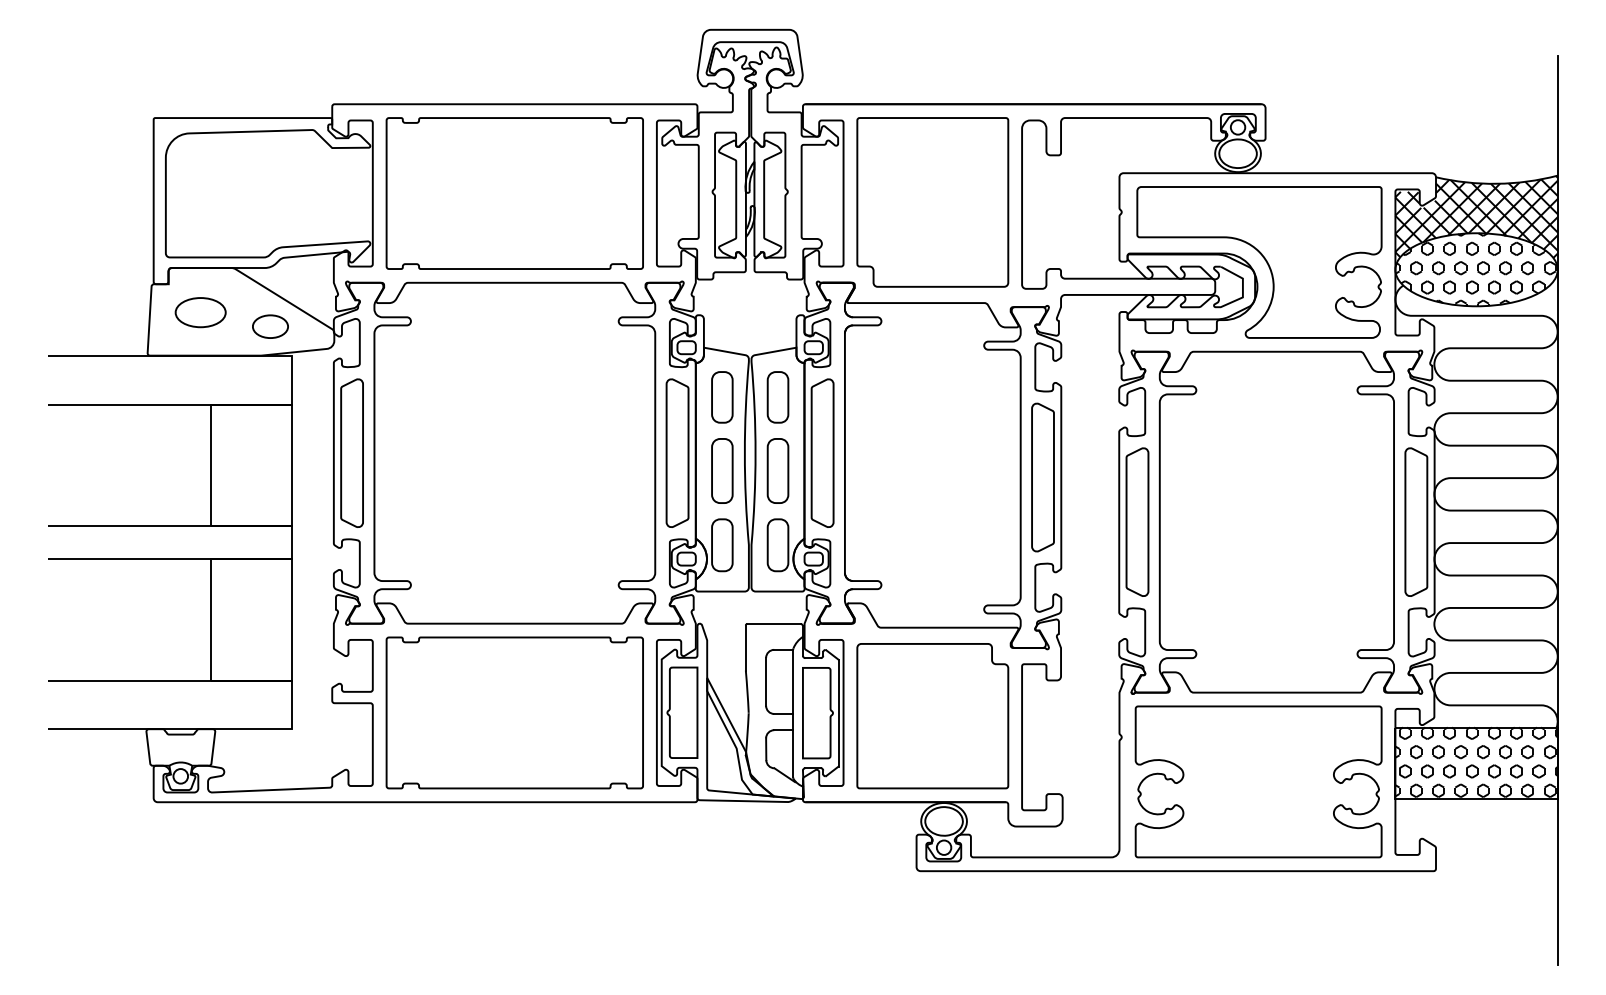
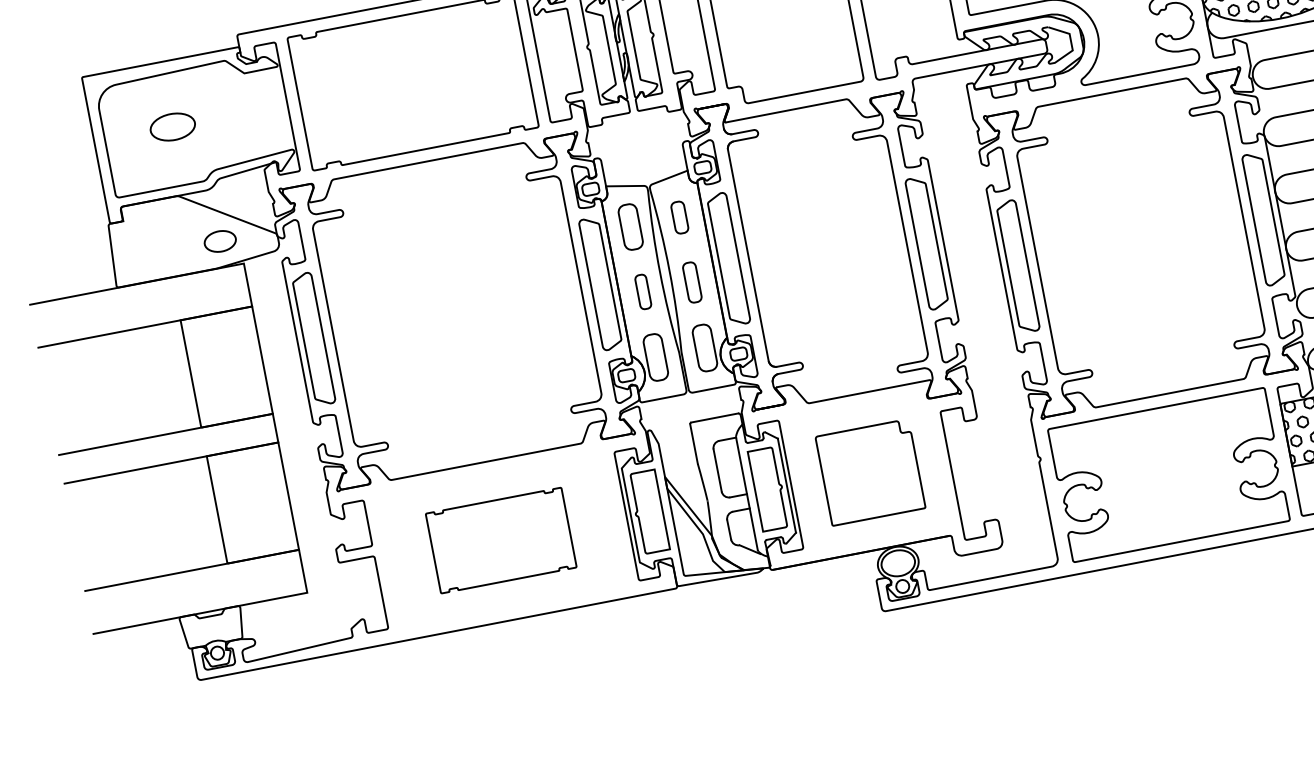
part: (200, 312) -> (172, 126), moved
part: (777, 397) -> (679, 217), size x0.7
part: (722, 470) -> (643, 291), size x0.6
part: (777, 470) -> (691, 282), size x0.7
part: (514, 712) -> (500, 540), size x0.6
part: (932, 716) -> (870, 472), size x0.7

